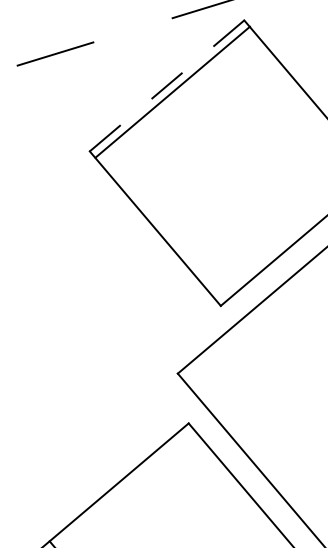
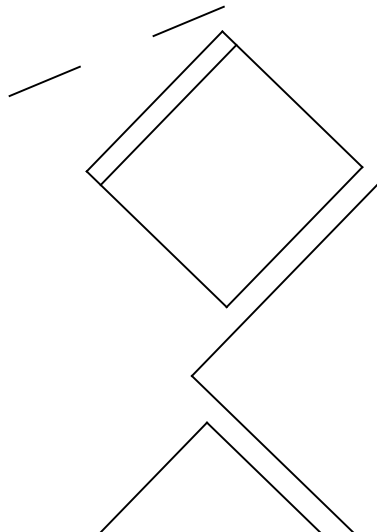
line: (167, 85) -> (154, 101), dashed -> solid
line: (172, 91) -> (168, 114), moved

